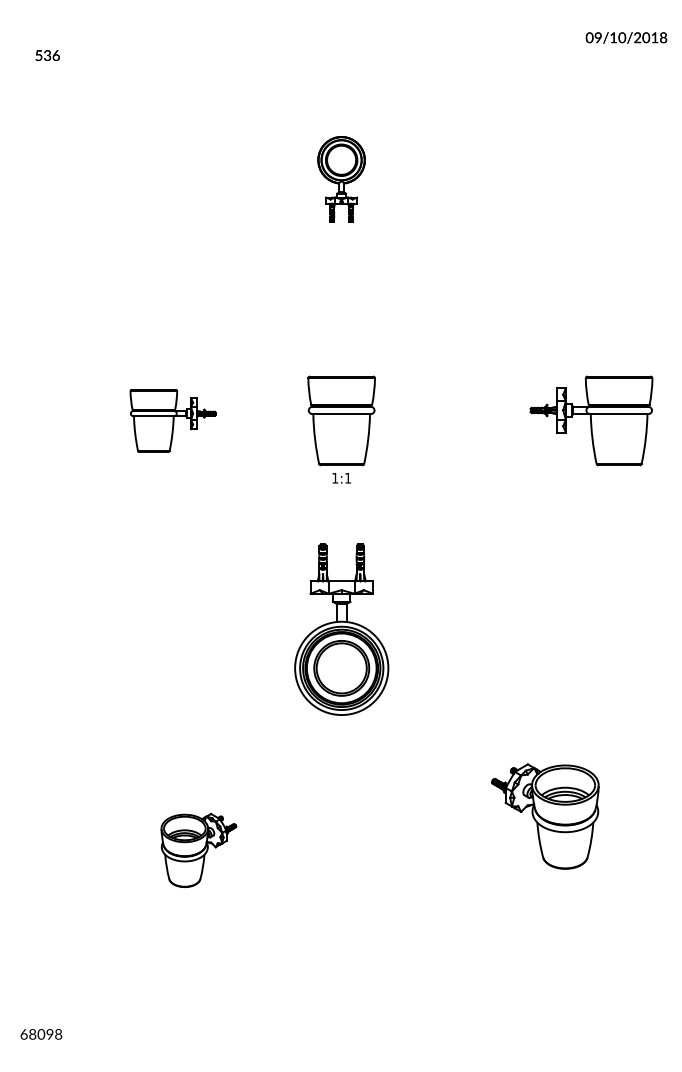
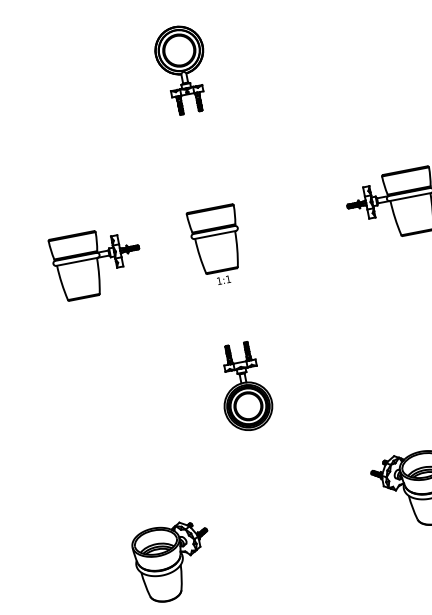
part: (341, 179) -> (182, 69), size x1.43
part: (173, 420) -> (97, 262), size x1.43
part: (341, 629) -> (244, 386), size x0.71
part: (198, 850) -> (174, 561), size x1.43

